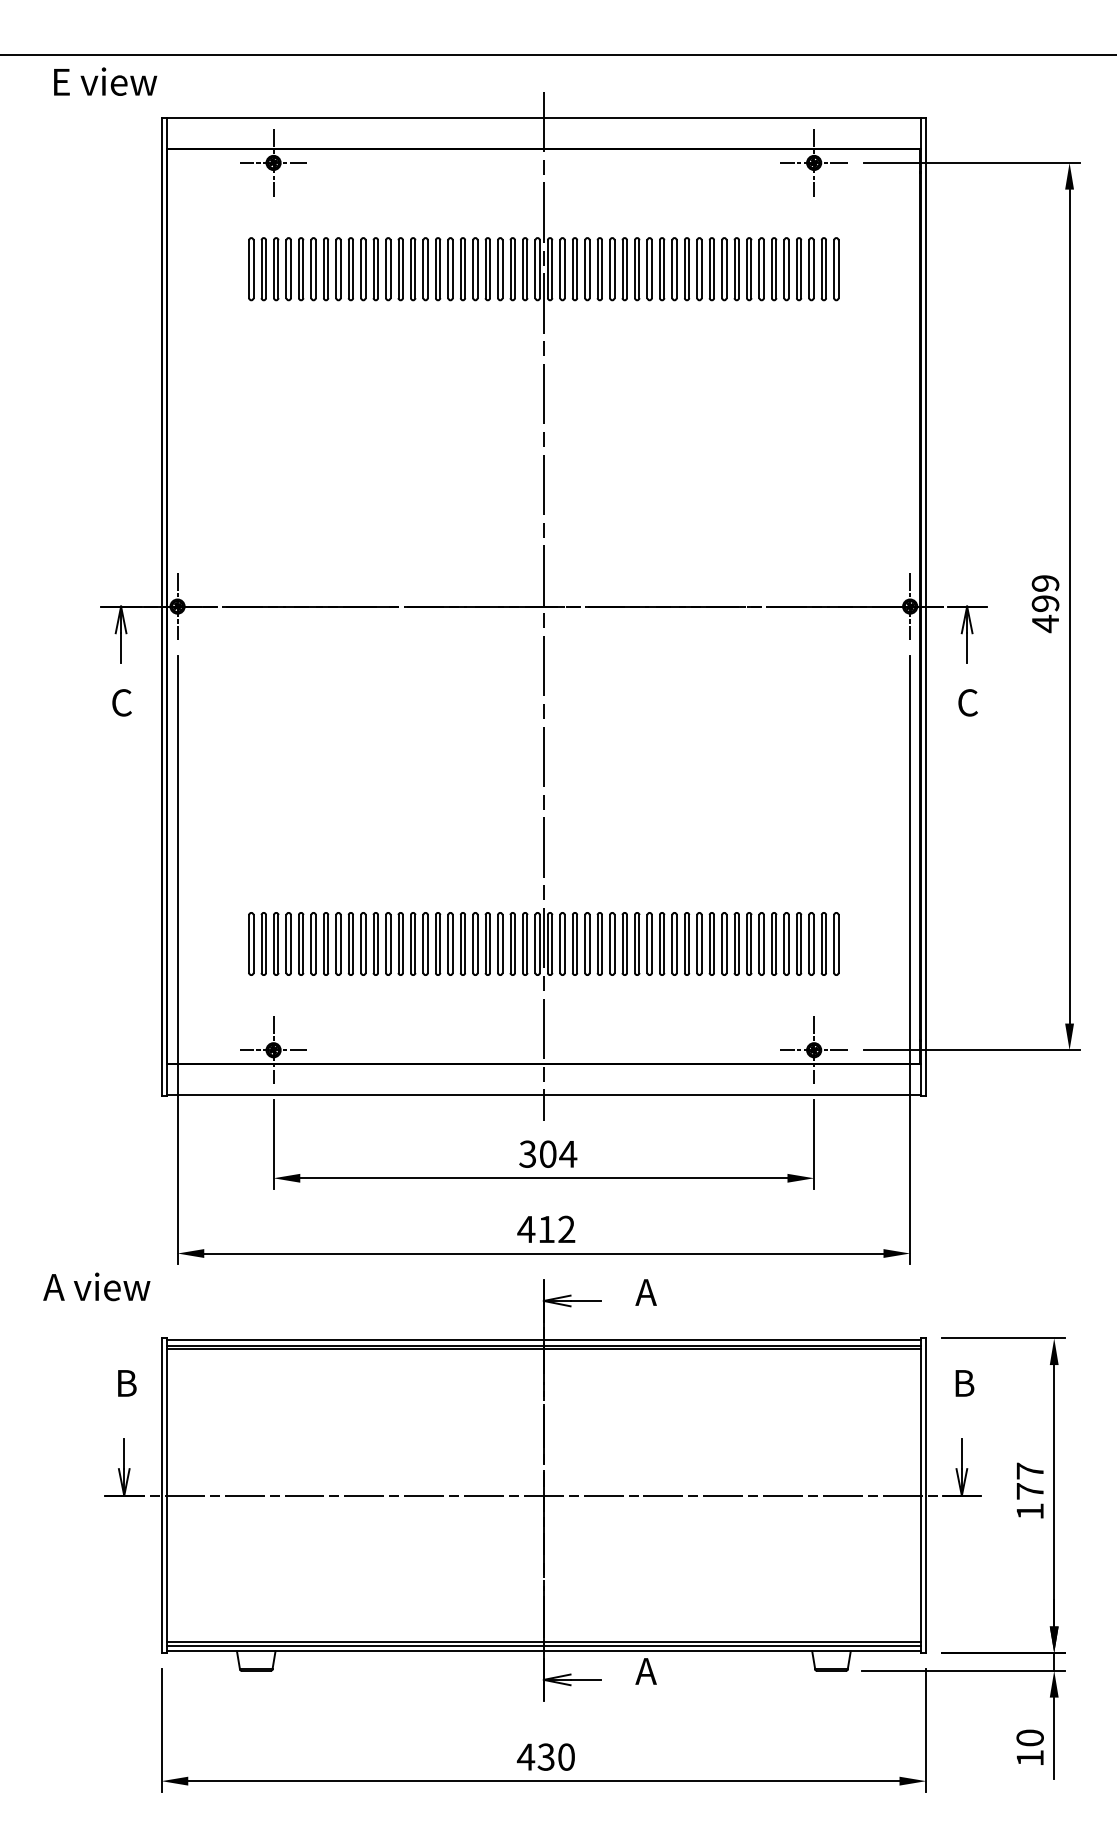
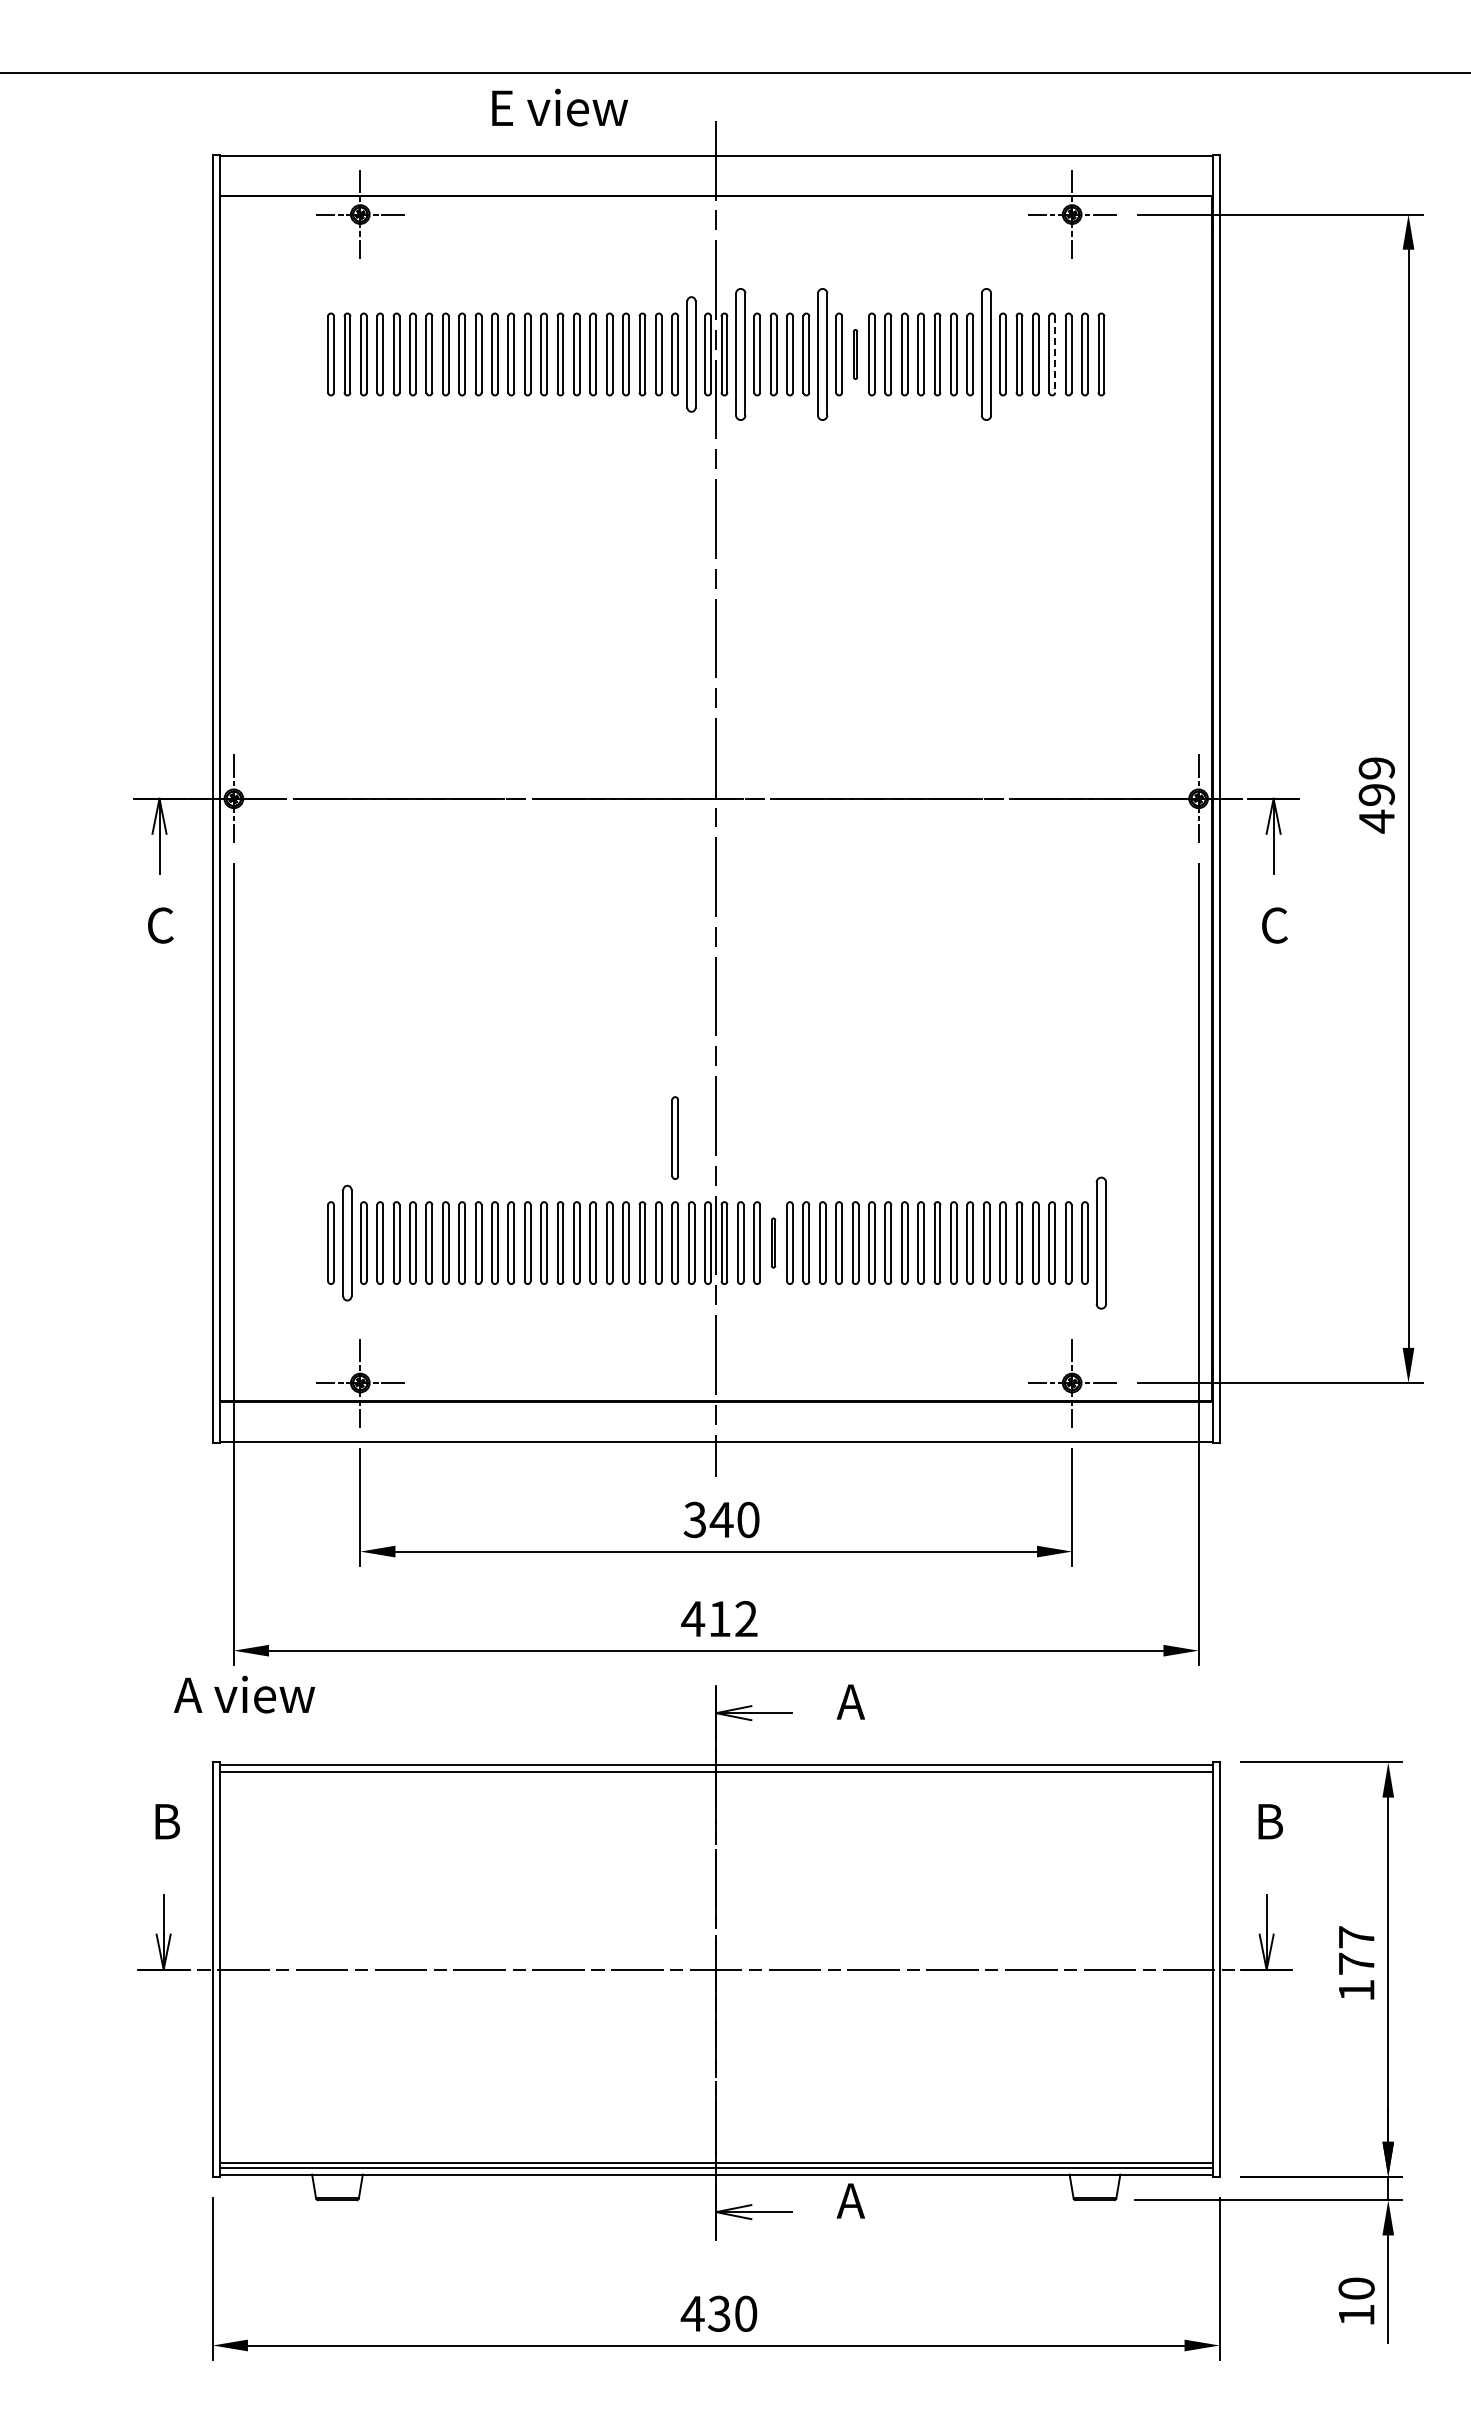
text: (105, 81) -> (559, 107), moved
part: (525, 269) -> (691, 354), size x1.4
part: (562, 269) -> (740, 354), size x1.6
part: (624, 269) -> (822, 354), size x1.6
part: (649, 269) -> (855, 354), size x0.6
part: (749, 269) -> (986, 354), size x1.6
line: (801, 269) -> (1055, 354), solid -> dashed
part: (512, 863) -> (674, 1137), added
part: (263, 943) -> (347, 1242), size x1.4
part: (587, 943) -> (773, 1242), size x0.6
part: (836, 943) -> (1101, 1242), size x1.6
text: (557, 1153) -> (734, 1519), 304 -> 340
text: (96, 1286) -> (244, 1694), moved
line: (543, 1349) -> (715, 1776), removed

